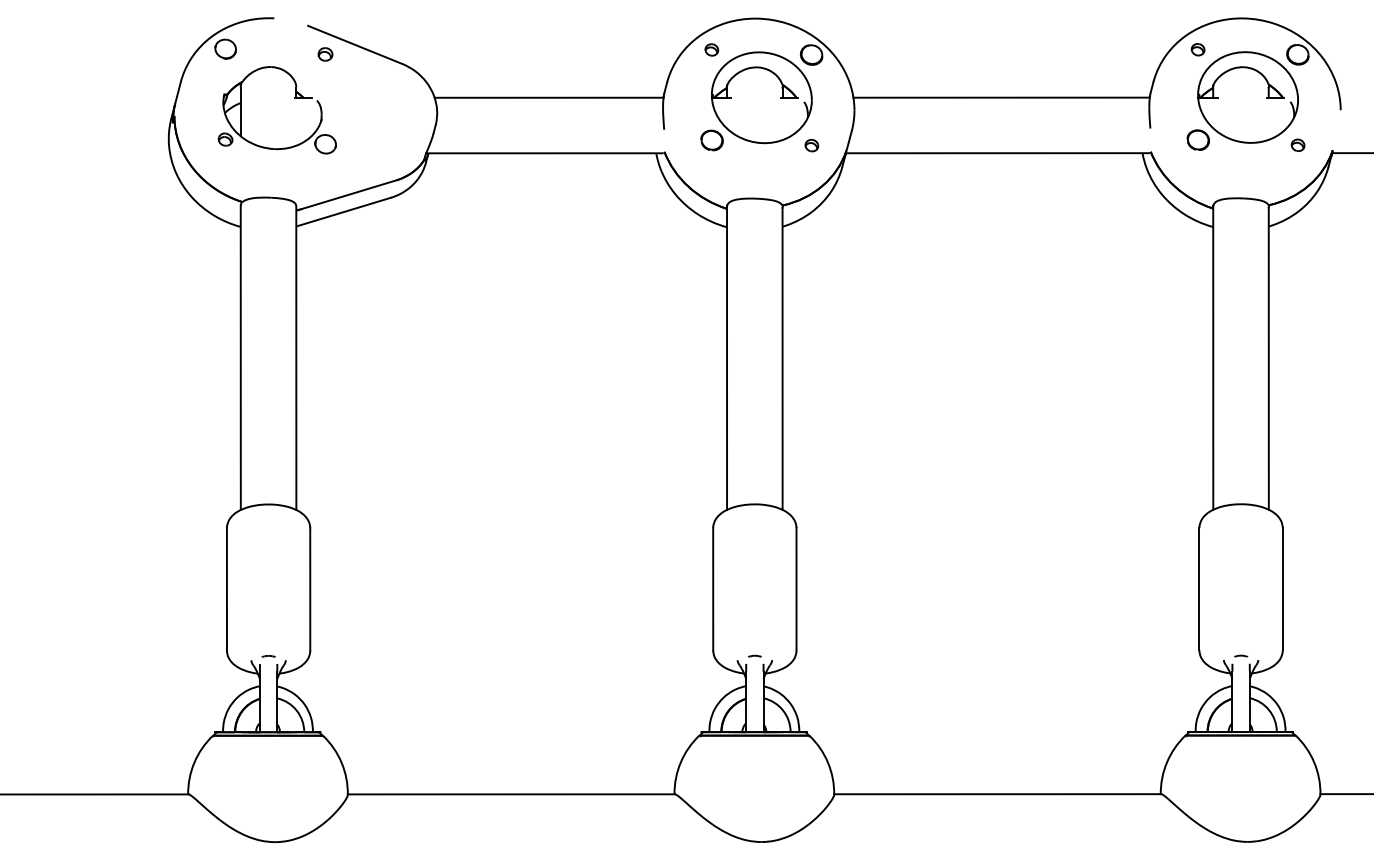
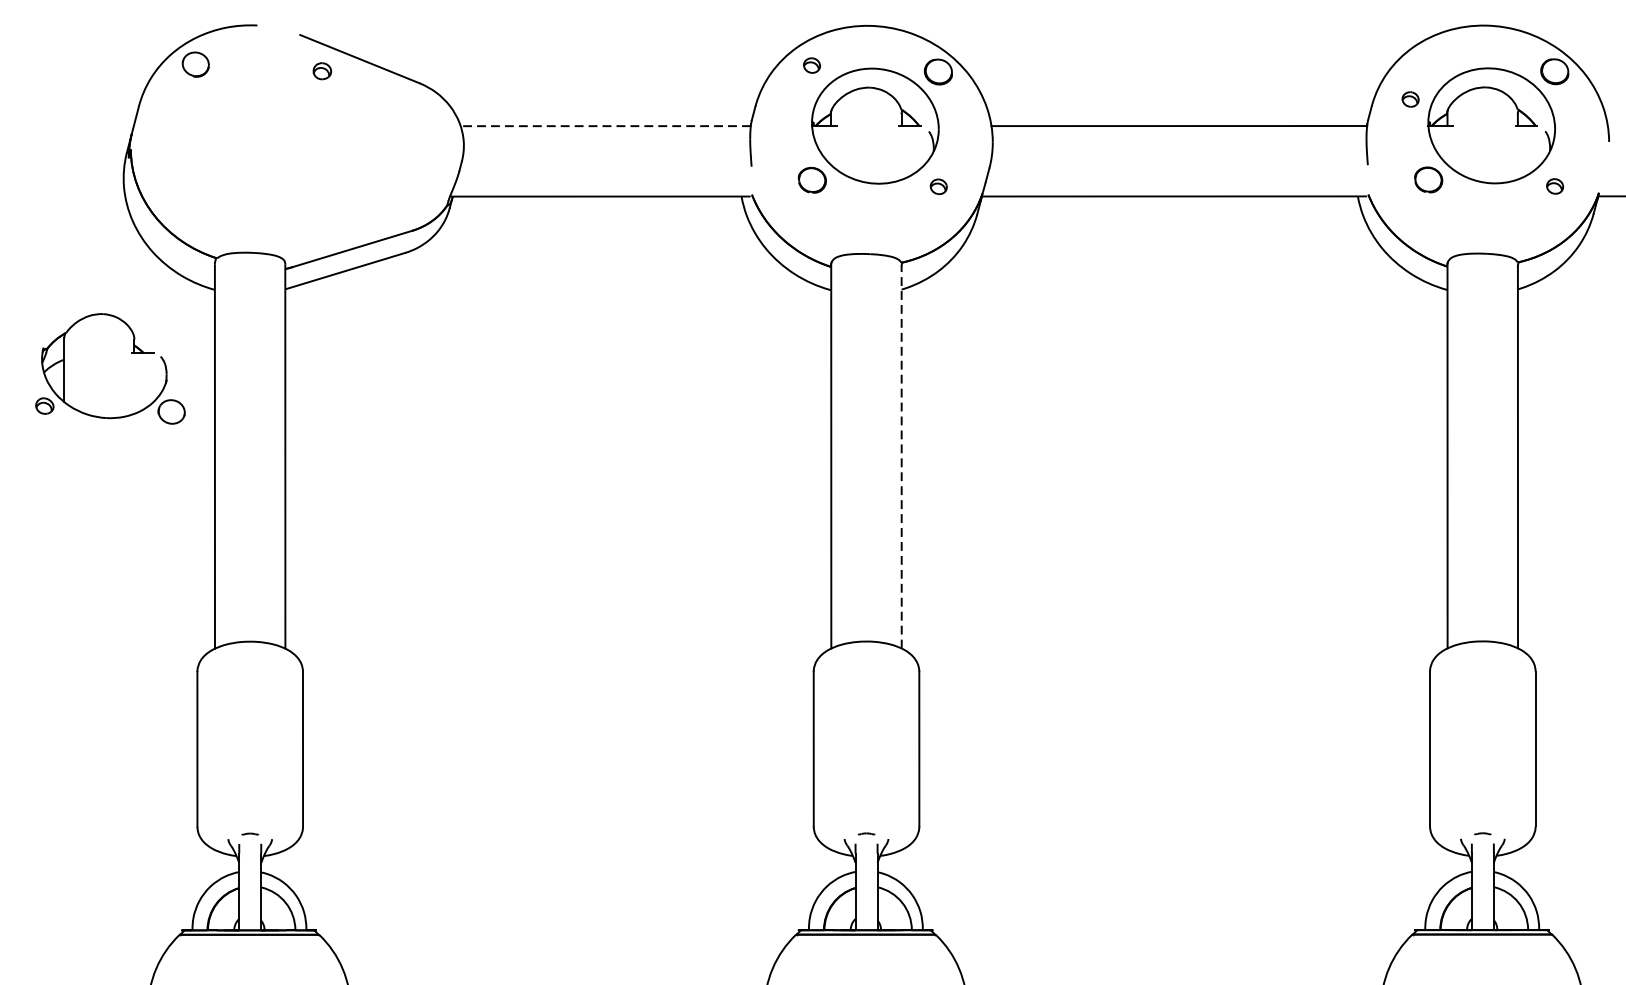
part: (1197, 49) -> (1409, 99), moved
line: (548, 97) -> (604, 125), solid -> dashed
part: (294, 98) -> (132, 353), moved
line: (782, 358) -> (901, 456), solid -> dashed

